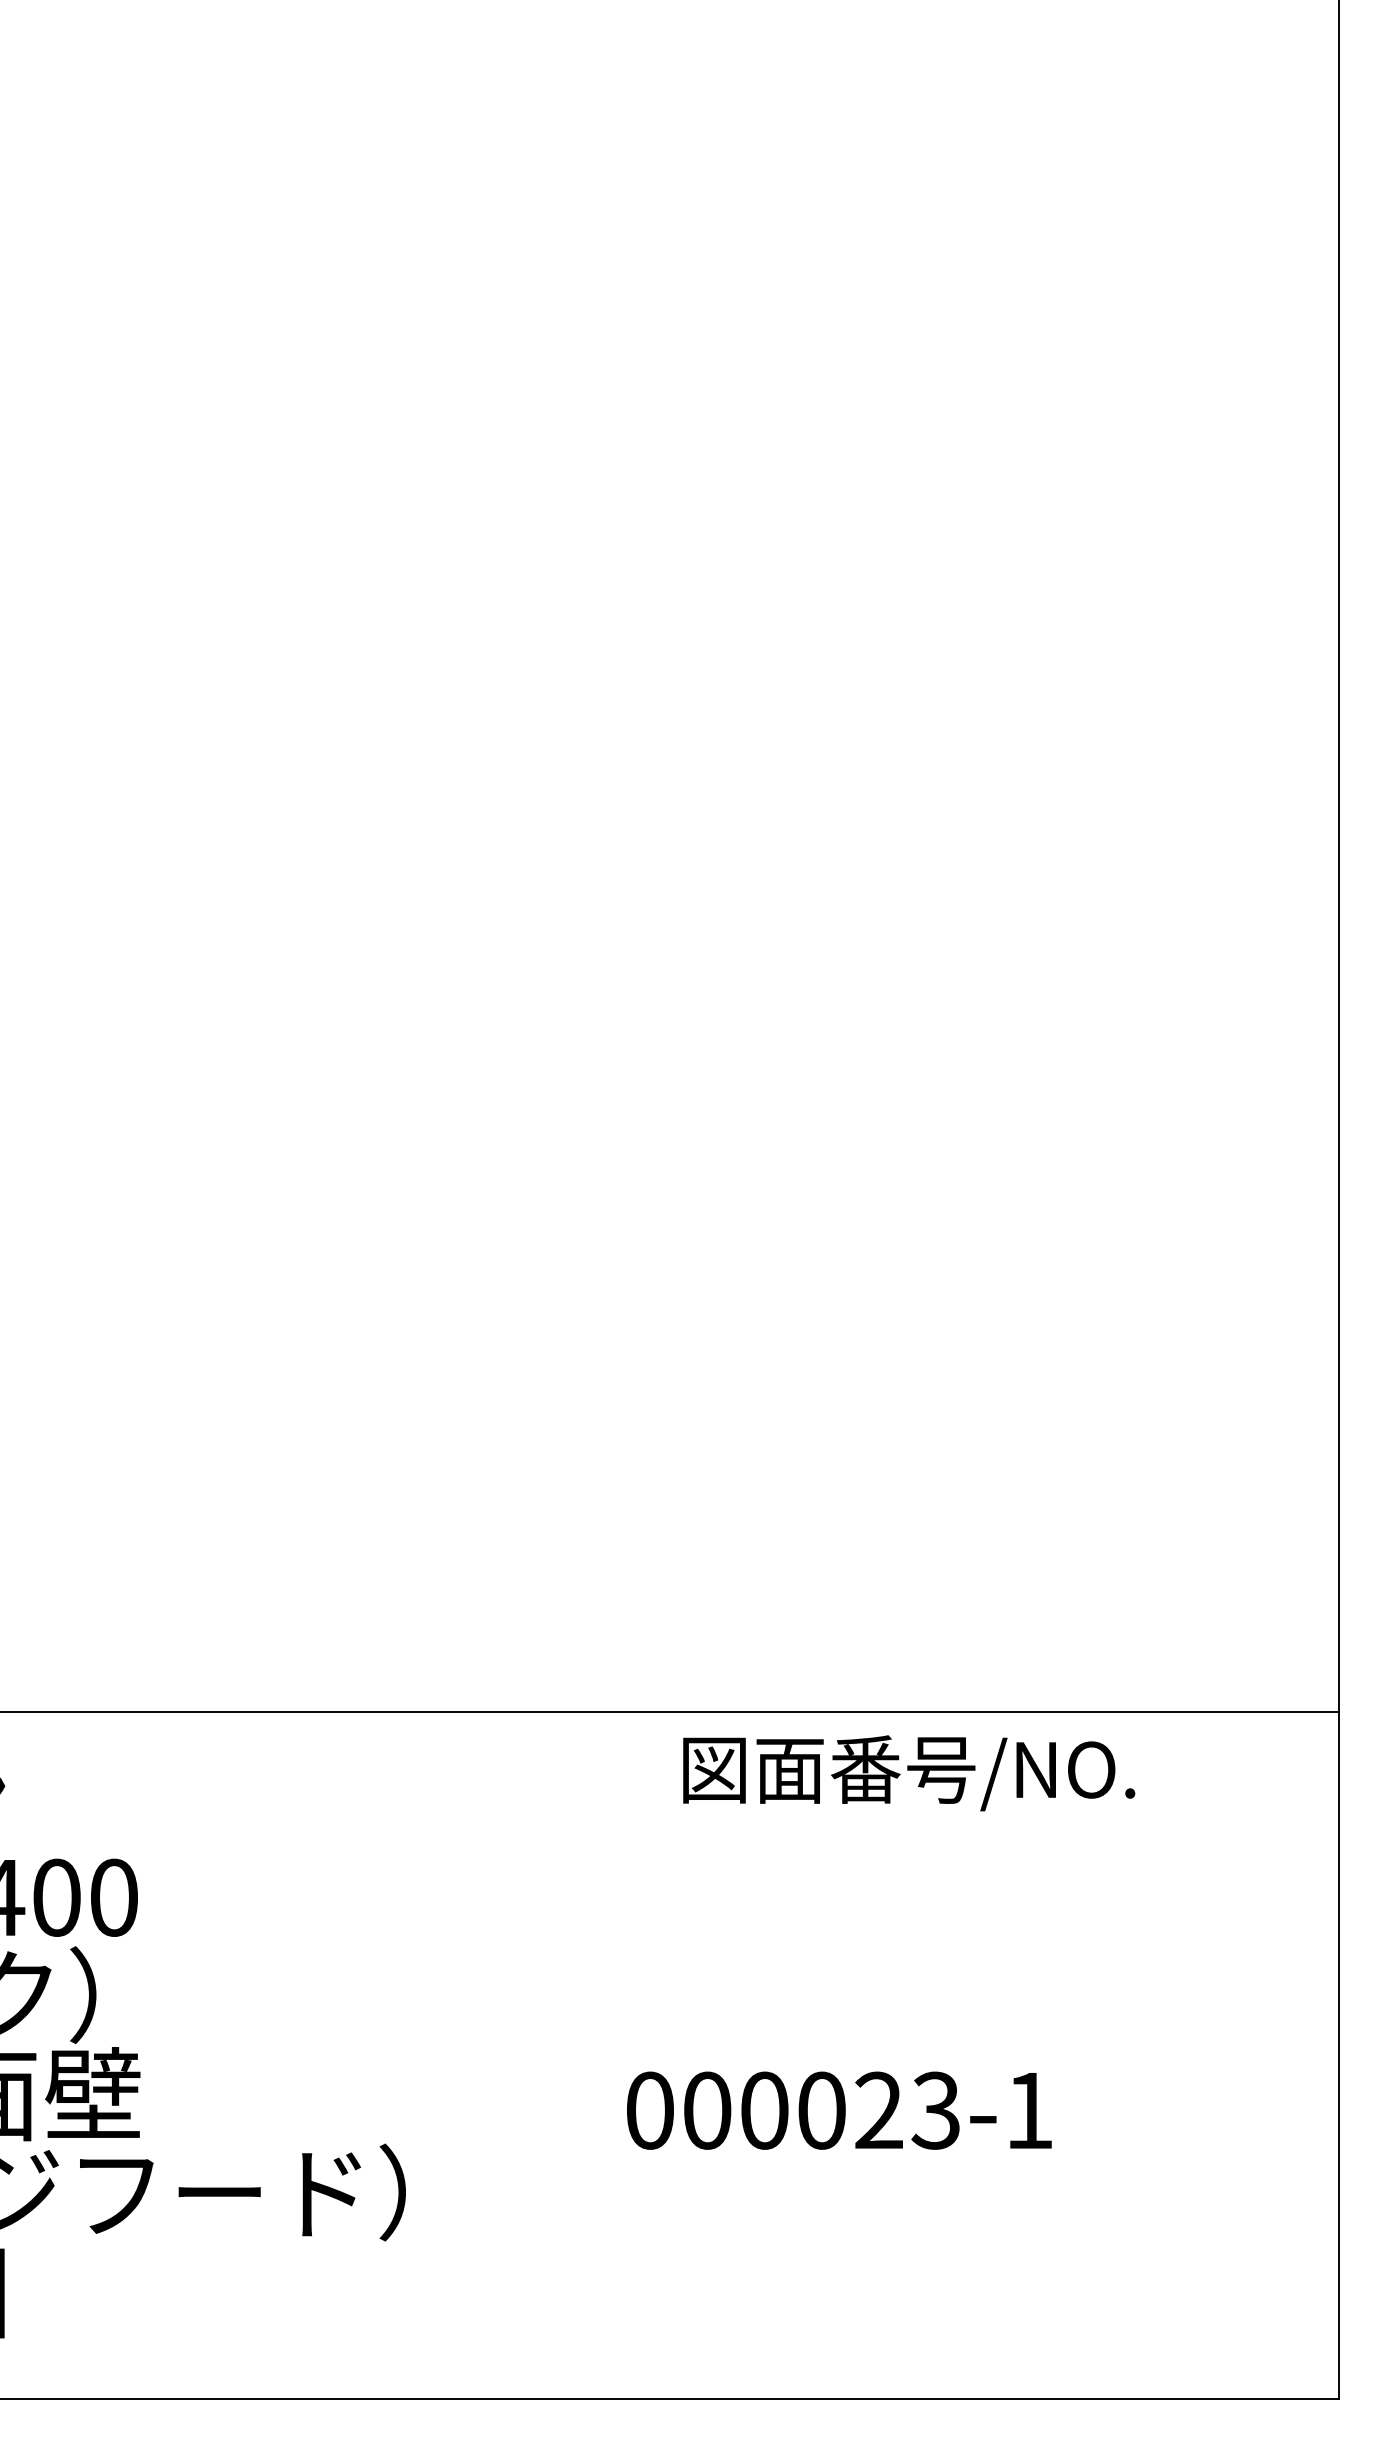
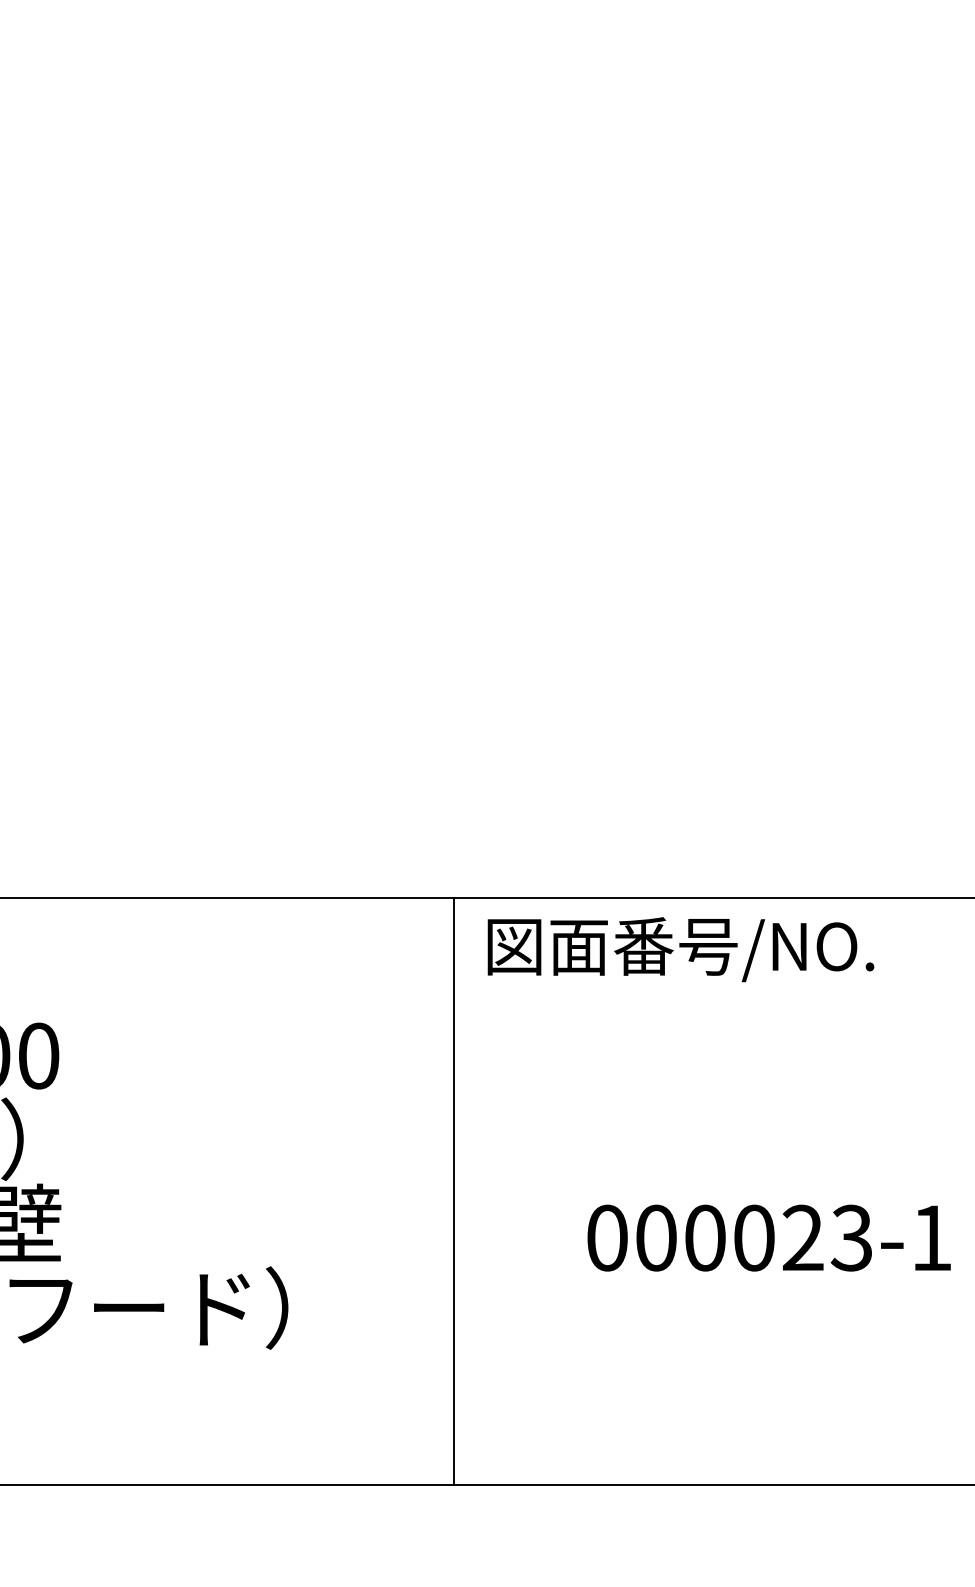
text: (909, 1773) -> (681, 949), moved
line: (599, 2055) -> (453, 1190), added
text: (839, 2110) -> (769, 1237), moved

